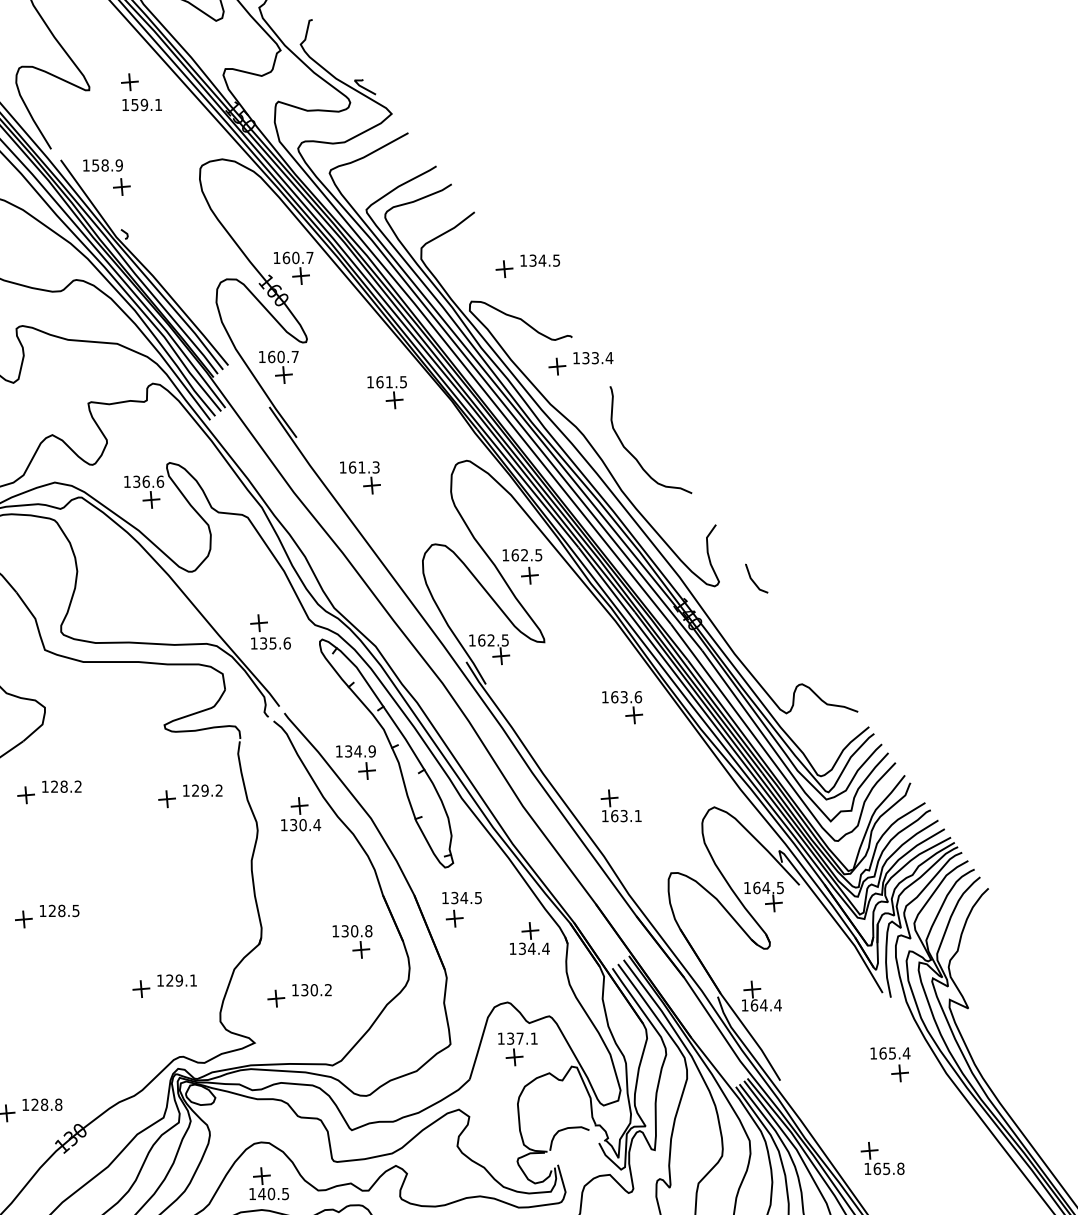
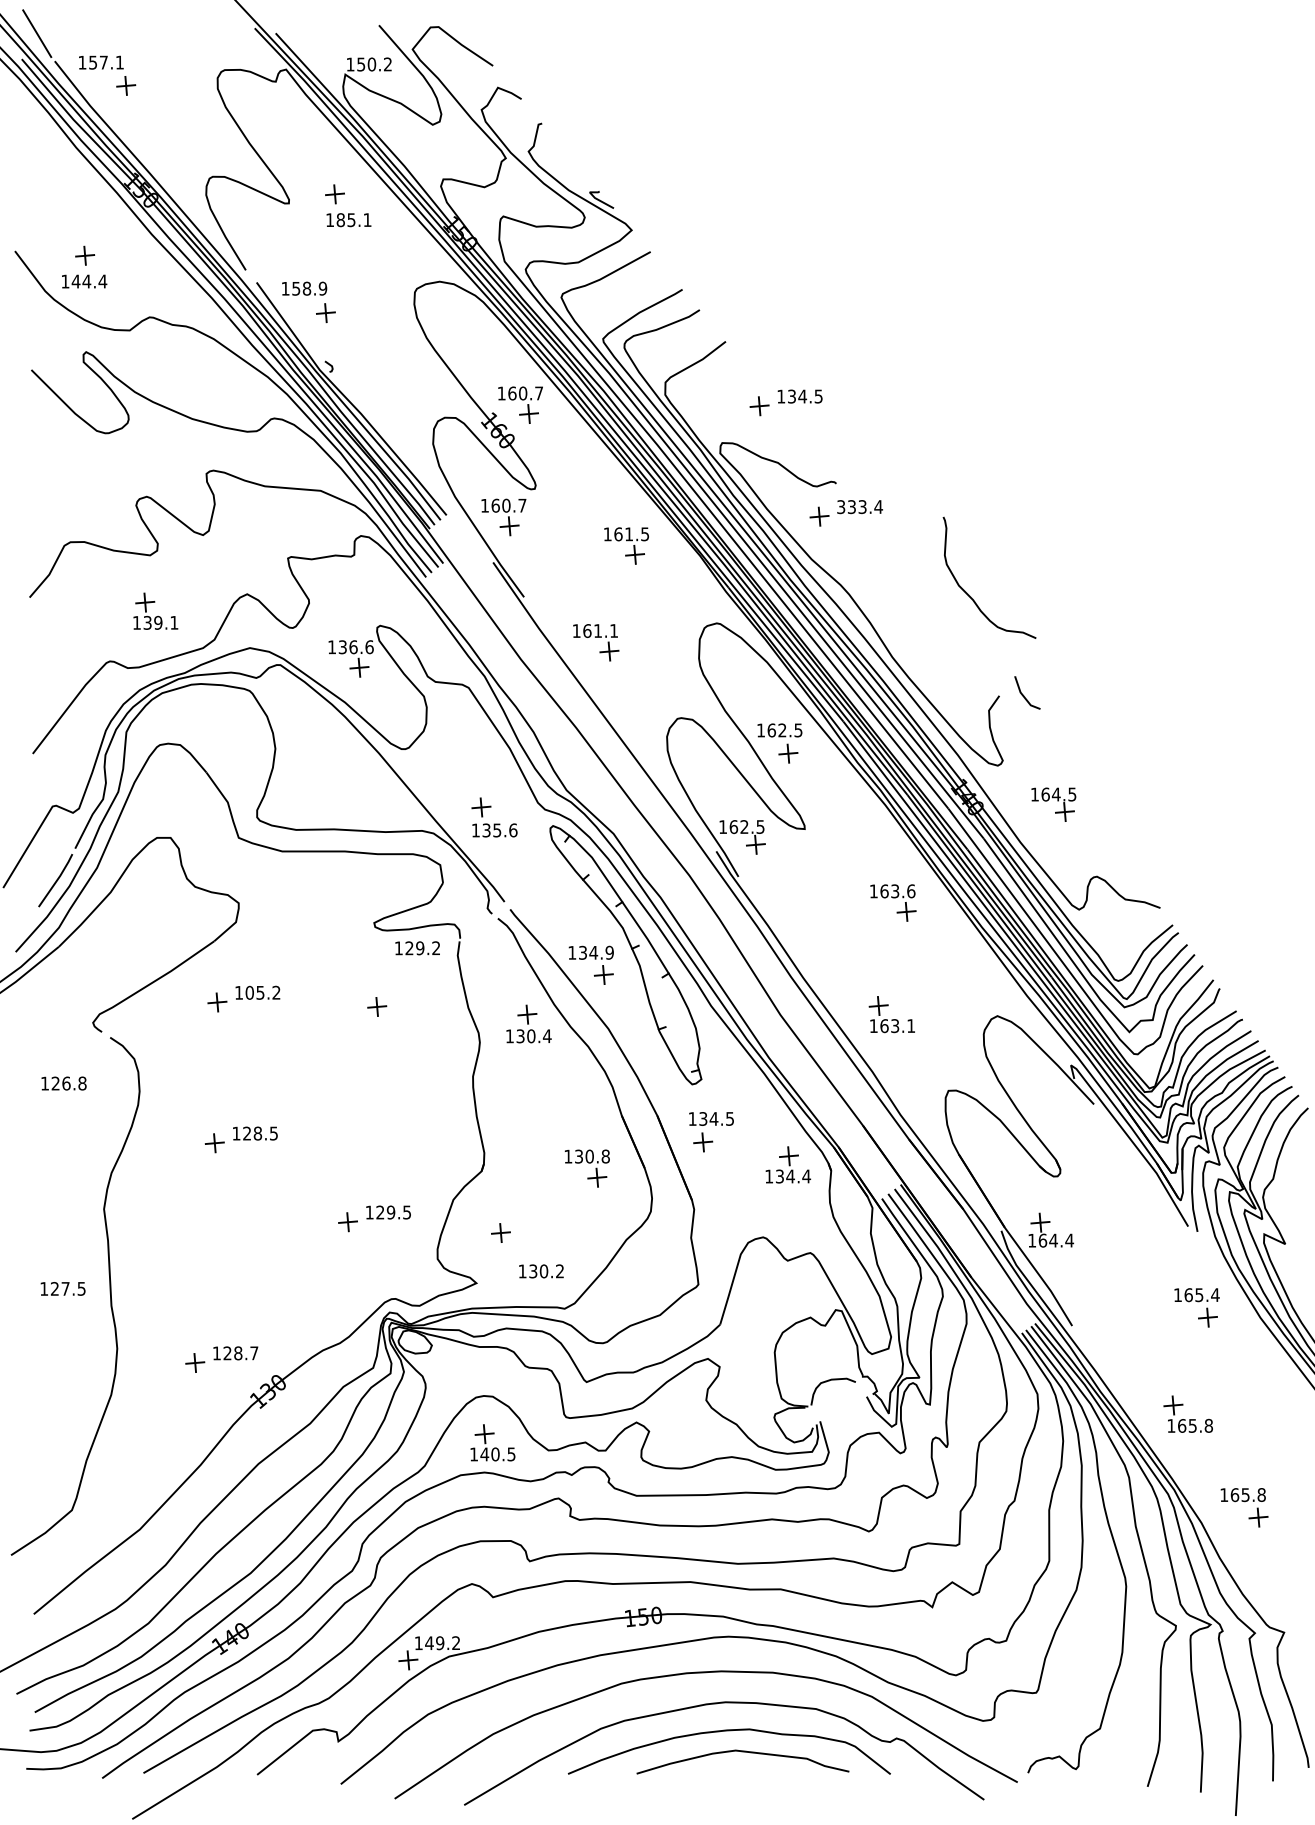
text: (139, 105) -> (345, 220), 159.1 -> 185.1
text: (576, 358) -> (841, 507), 133.4 -> 333.4
curve: (634, 455) -> (970, 595), moved
text: (376, 467) -> (614, 630), 161.3 -> 161.1
line: (754, 580) -> (1024, 695), moved
text: (58, 786) -> (254, 992), 128.2 -> 105.2
text: (202, 790) -> (417, 948), moved
part: (763, 896) -> (1053, 804), moved
text: (192, 980) -> (406, 1212), 129.1 -> 129.5
text: (312, 990) -> (541, 1271), moved
part: (517, 1049) -> (774, 1290), removed
text: (58, 1104) -> (254, 1353), 128.8 -> 128.7

